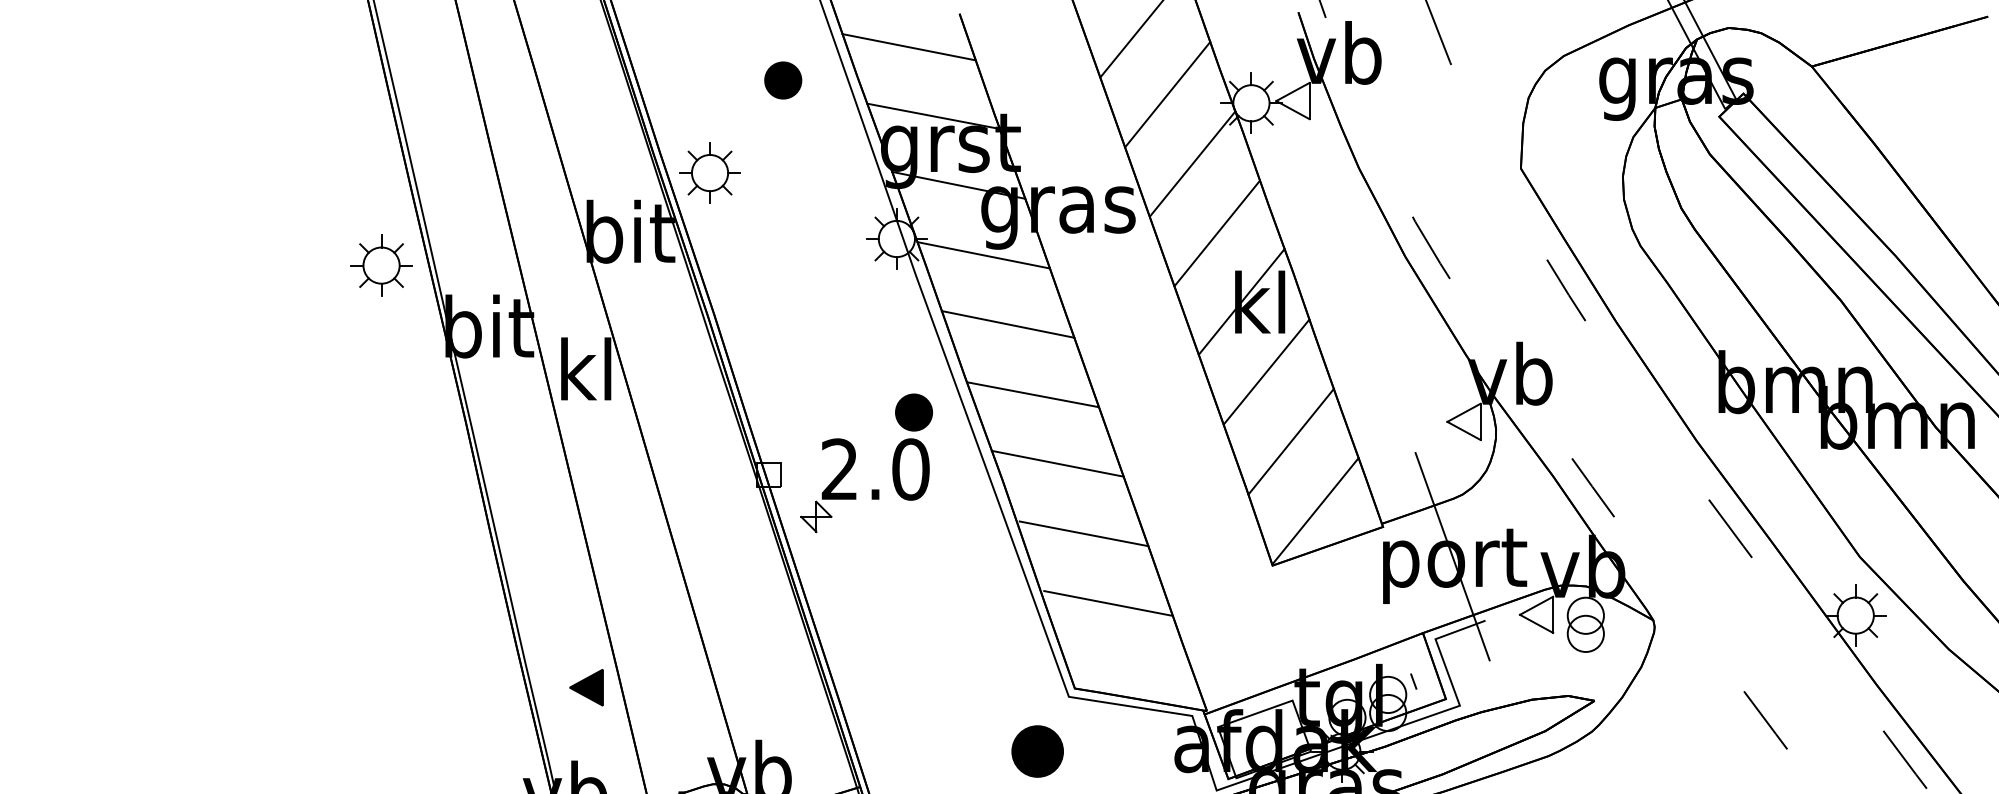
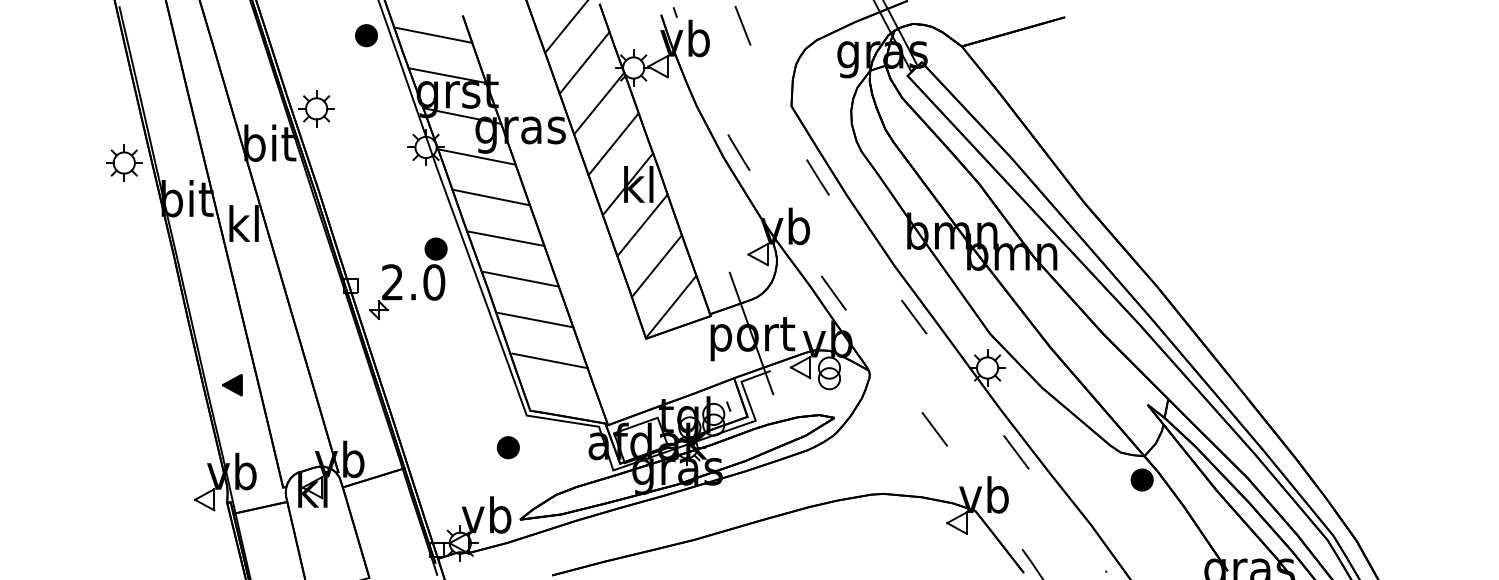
part: (783, 80) -> (366, 35), moved
part: (586, 688) -> (232, 385), moved
part: (1035, 751) -> (507, 447), size x0.71

